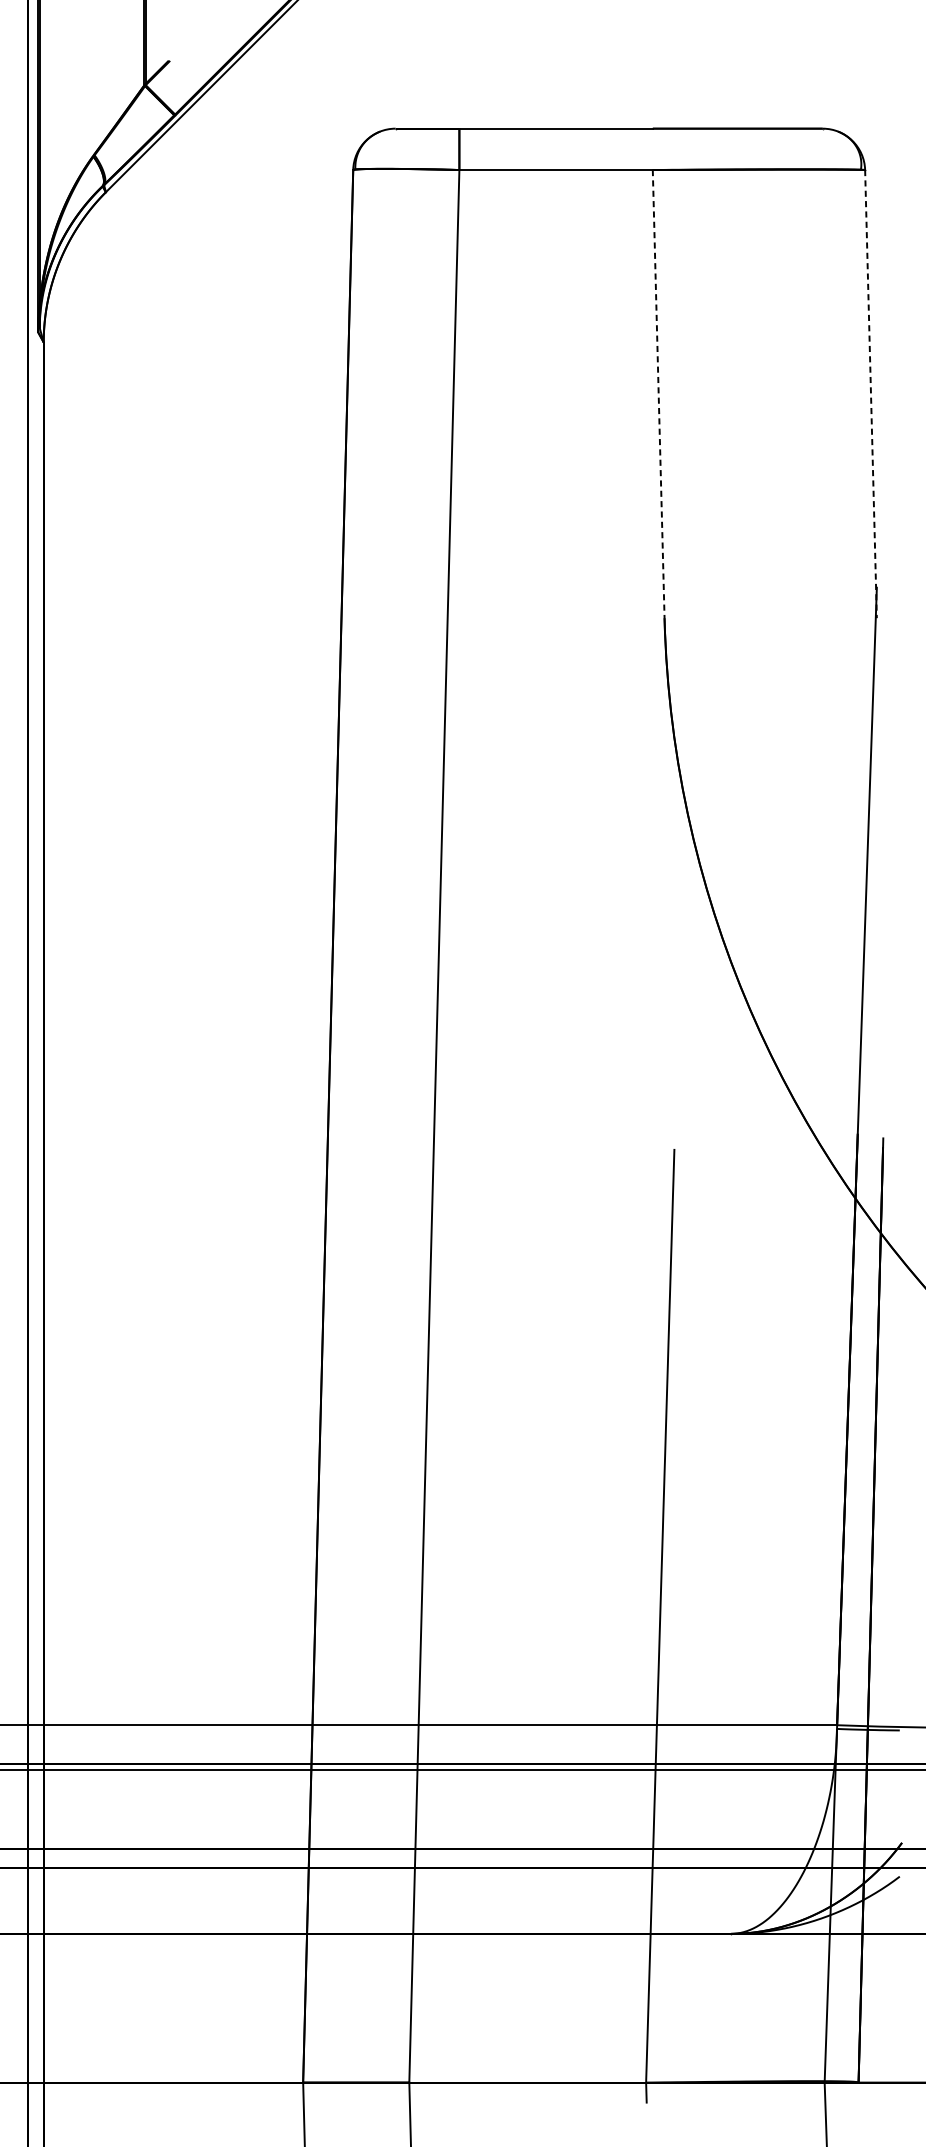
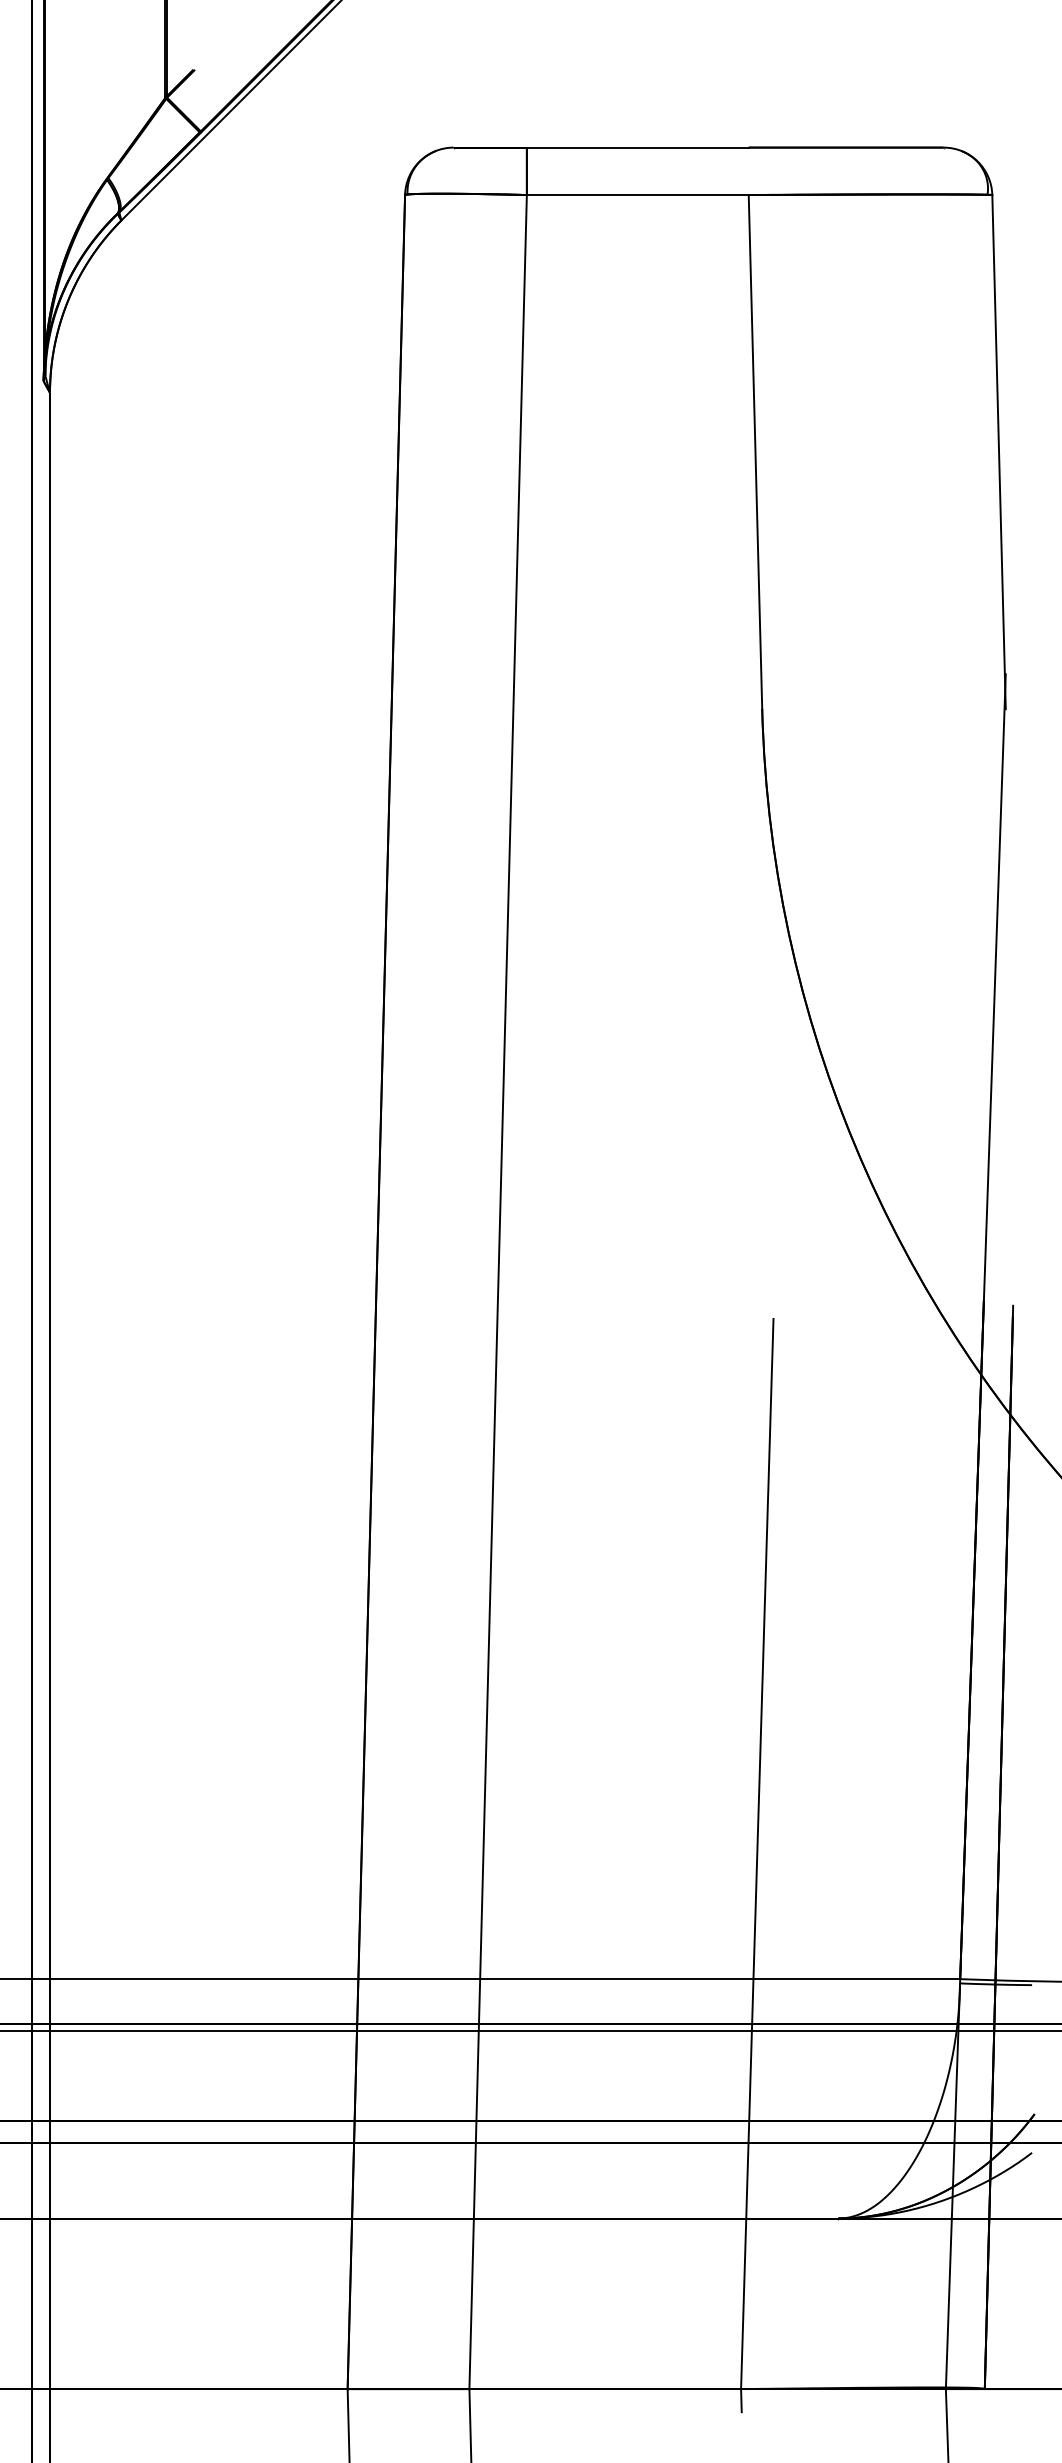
line: (658, 394) -> (755, 452), dashed -> solid
line: (871, 394) -> (999, 452), dashed -> solid

